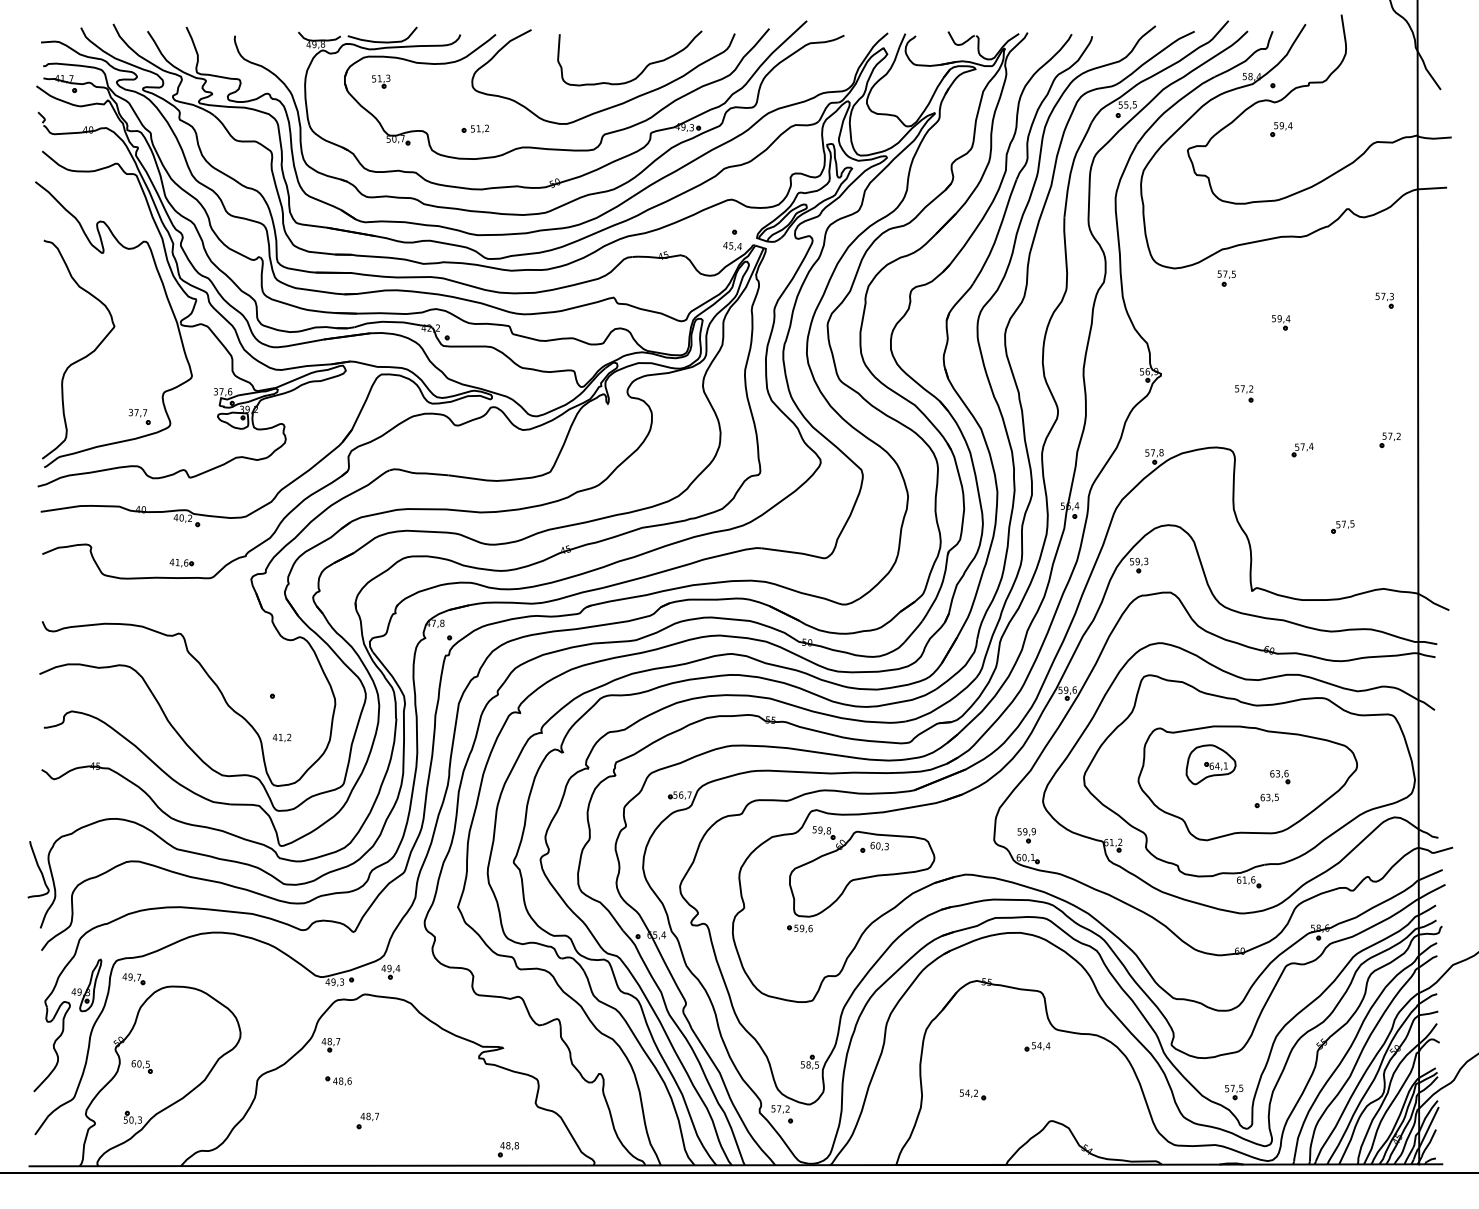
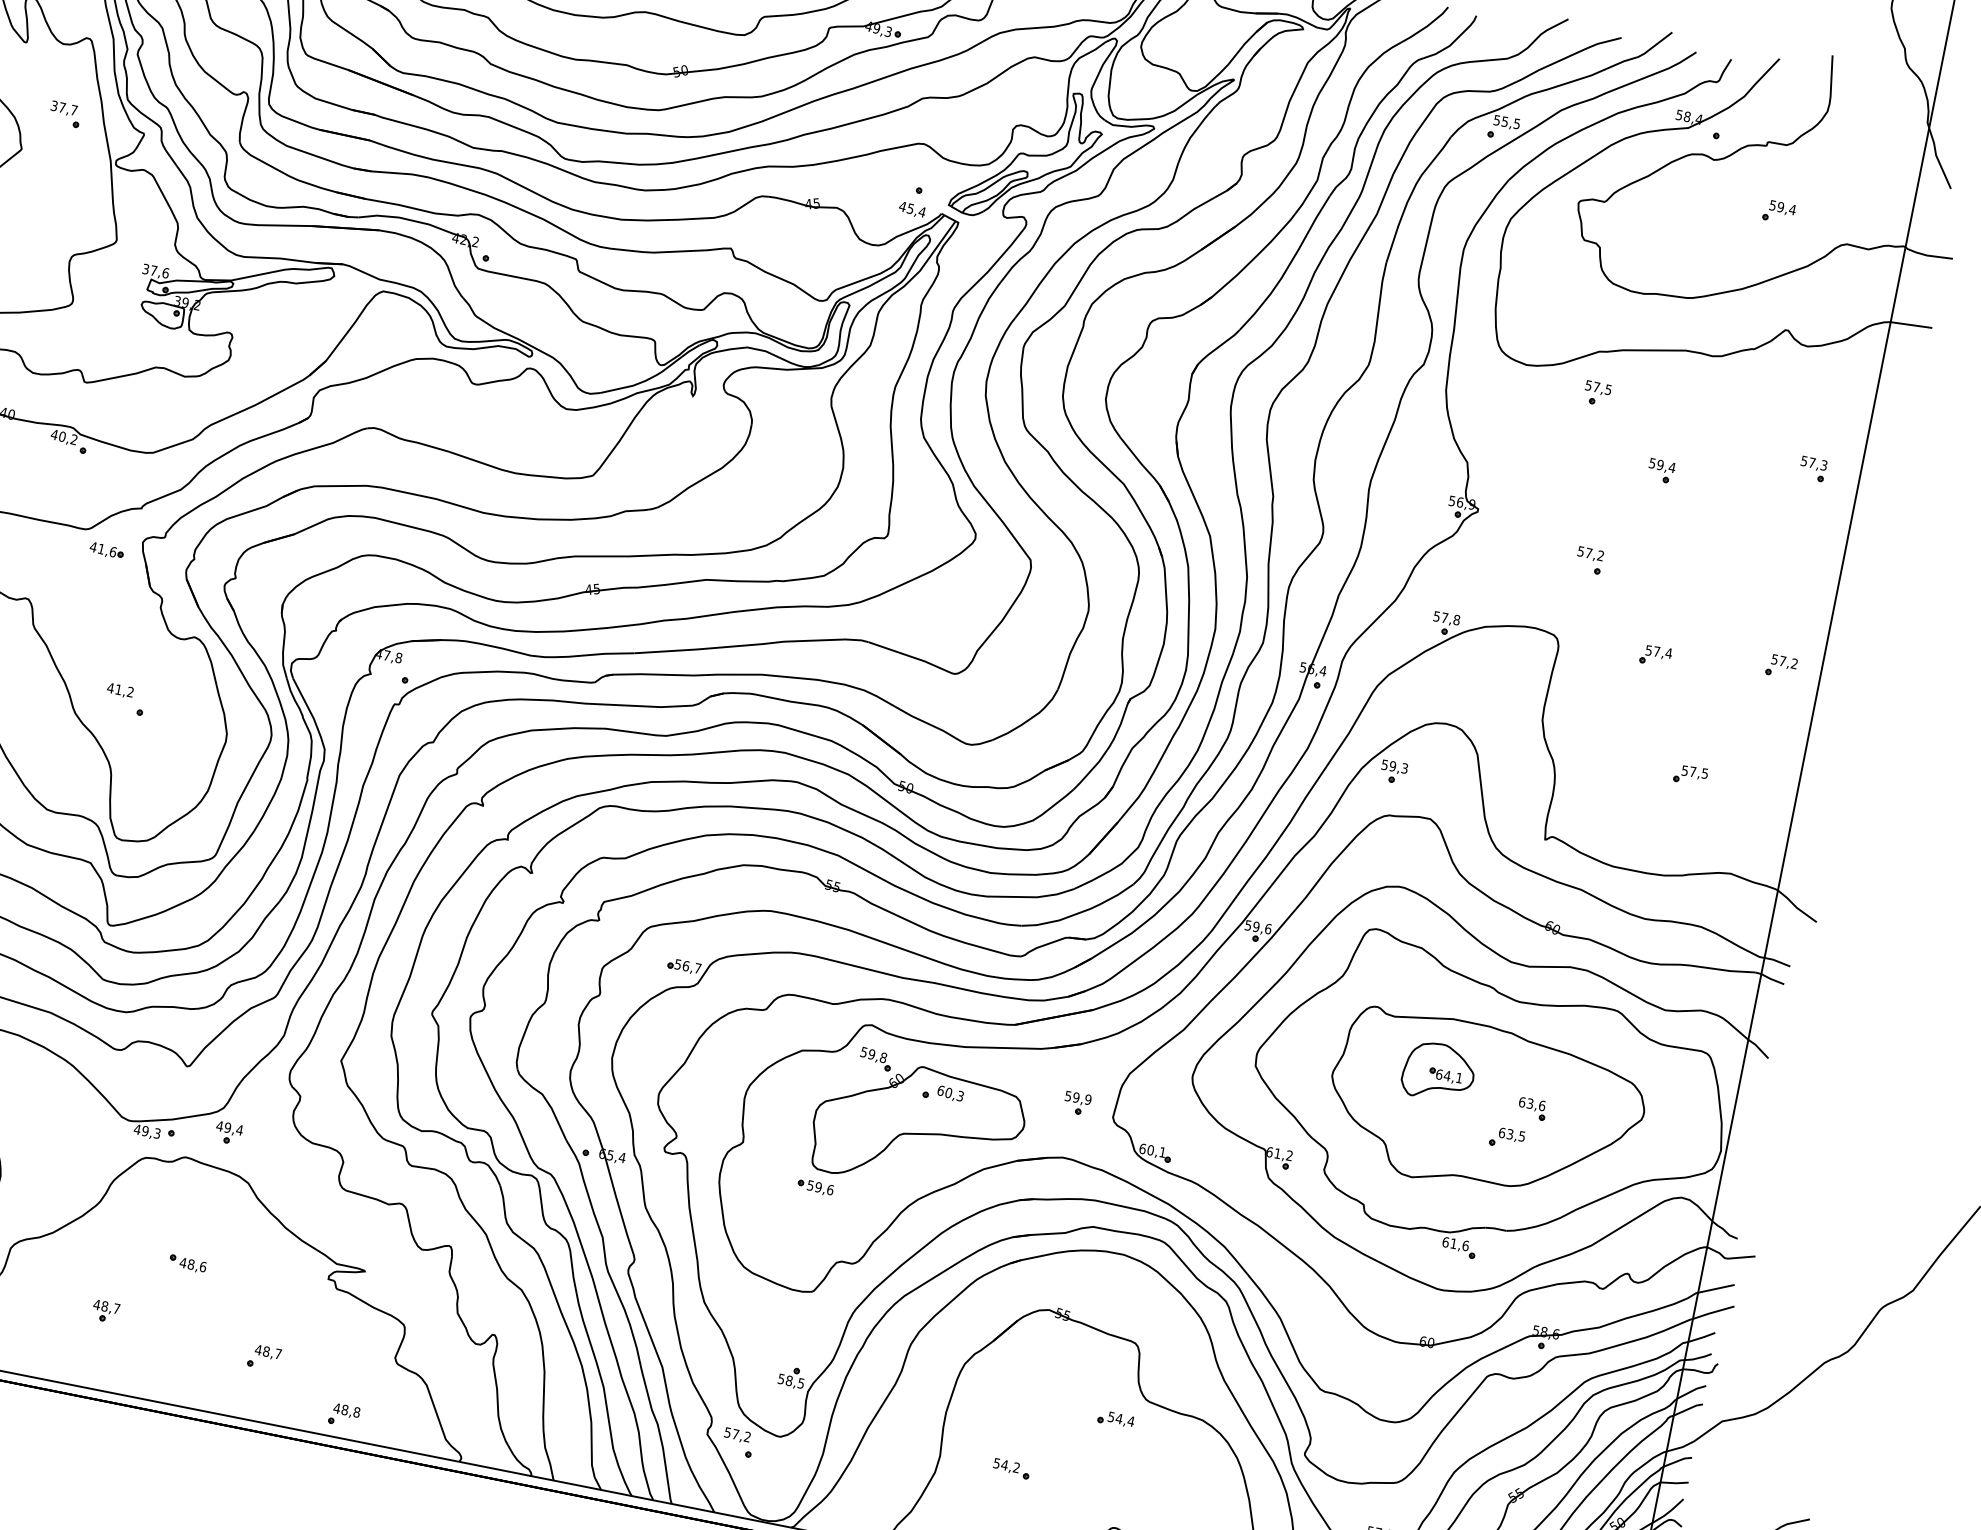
part: (1281, 129) -> (1779, 212), moved
part: (139, 416) -> (65, 113), moved
part: (181, 562) -> (106, 550), moved
text: (281, 737) -> (119, 689), moved
part: (1026, 835) -> (1076, 1103), moved
part: (330, 1045) -> (104, 1312), moved
part: (338, 1080) -> (187, 1262), moved
part: (367, 1120) -> (263, 1357), moved

